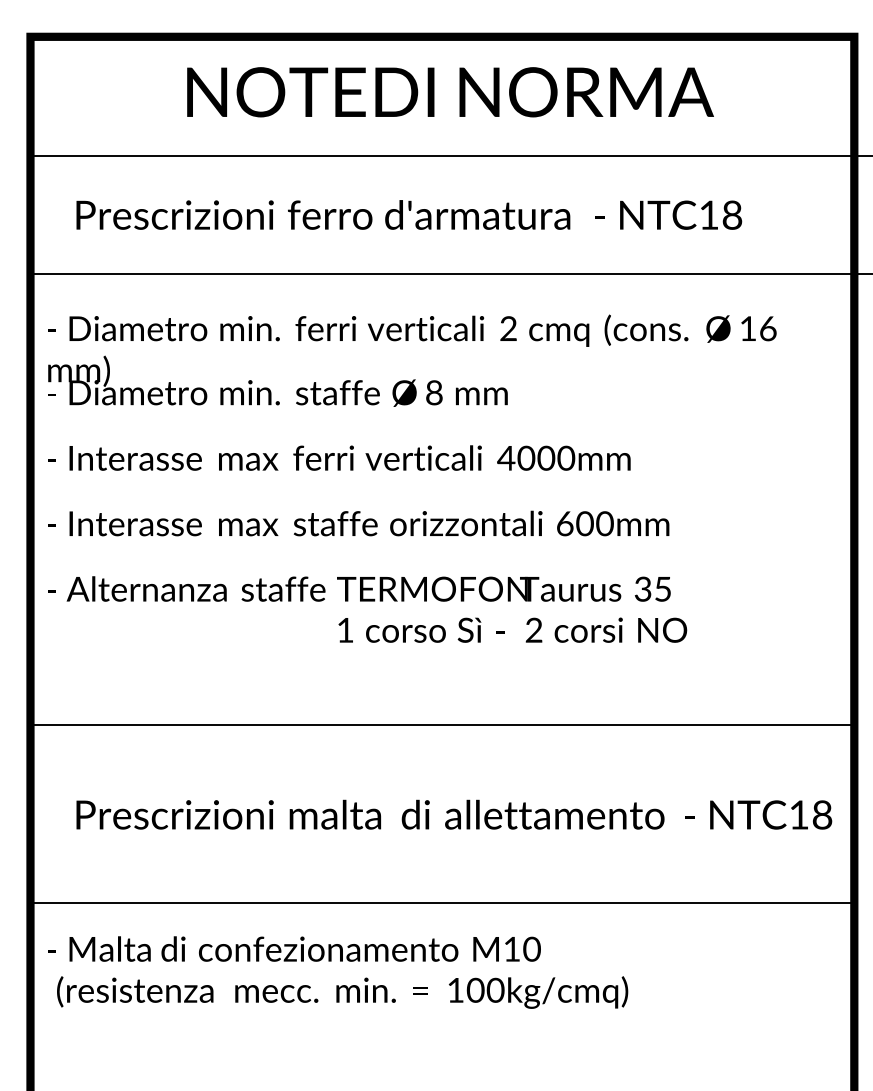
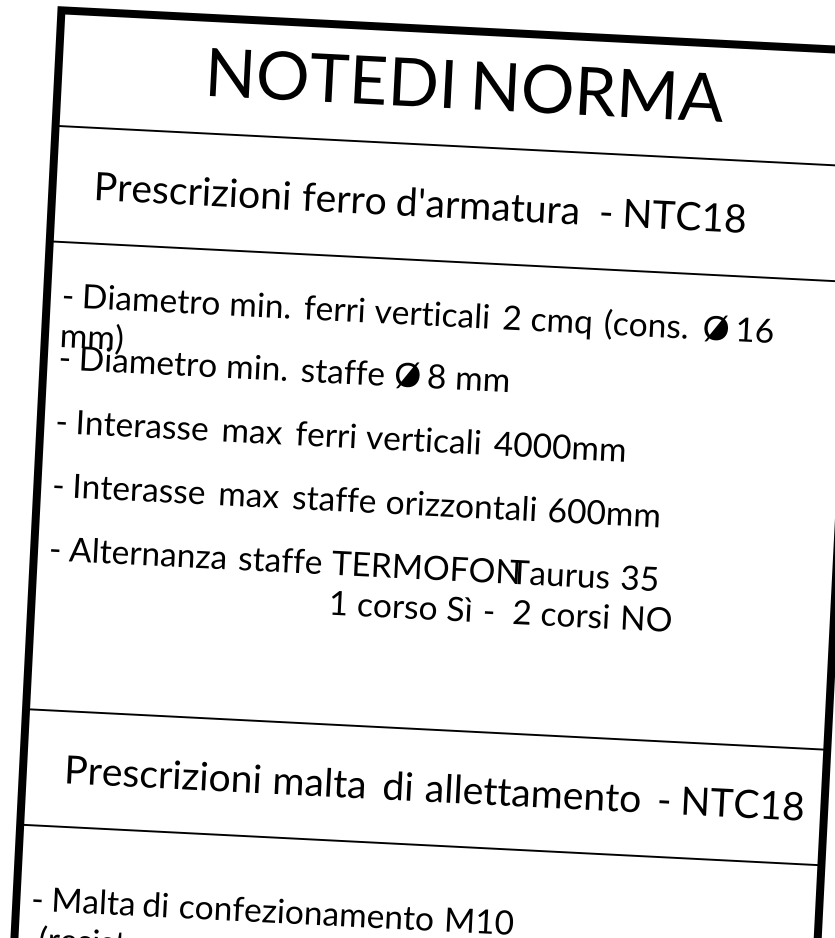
line: (442, 725) -> (426, 729), moved
line: (442, 903) -> (420, 845), moved

